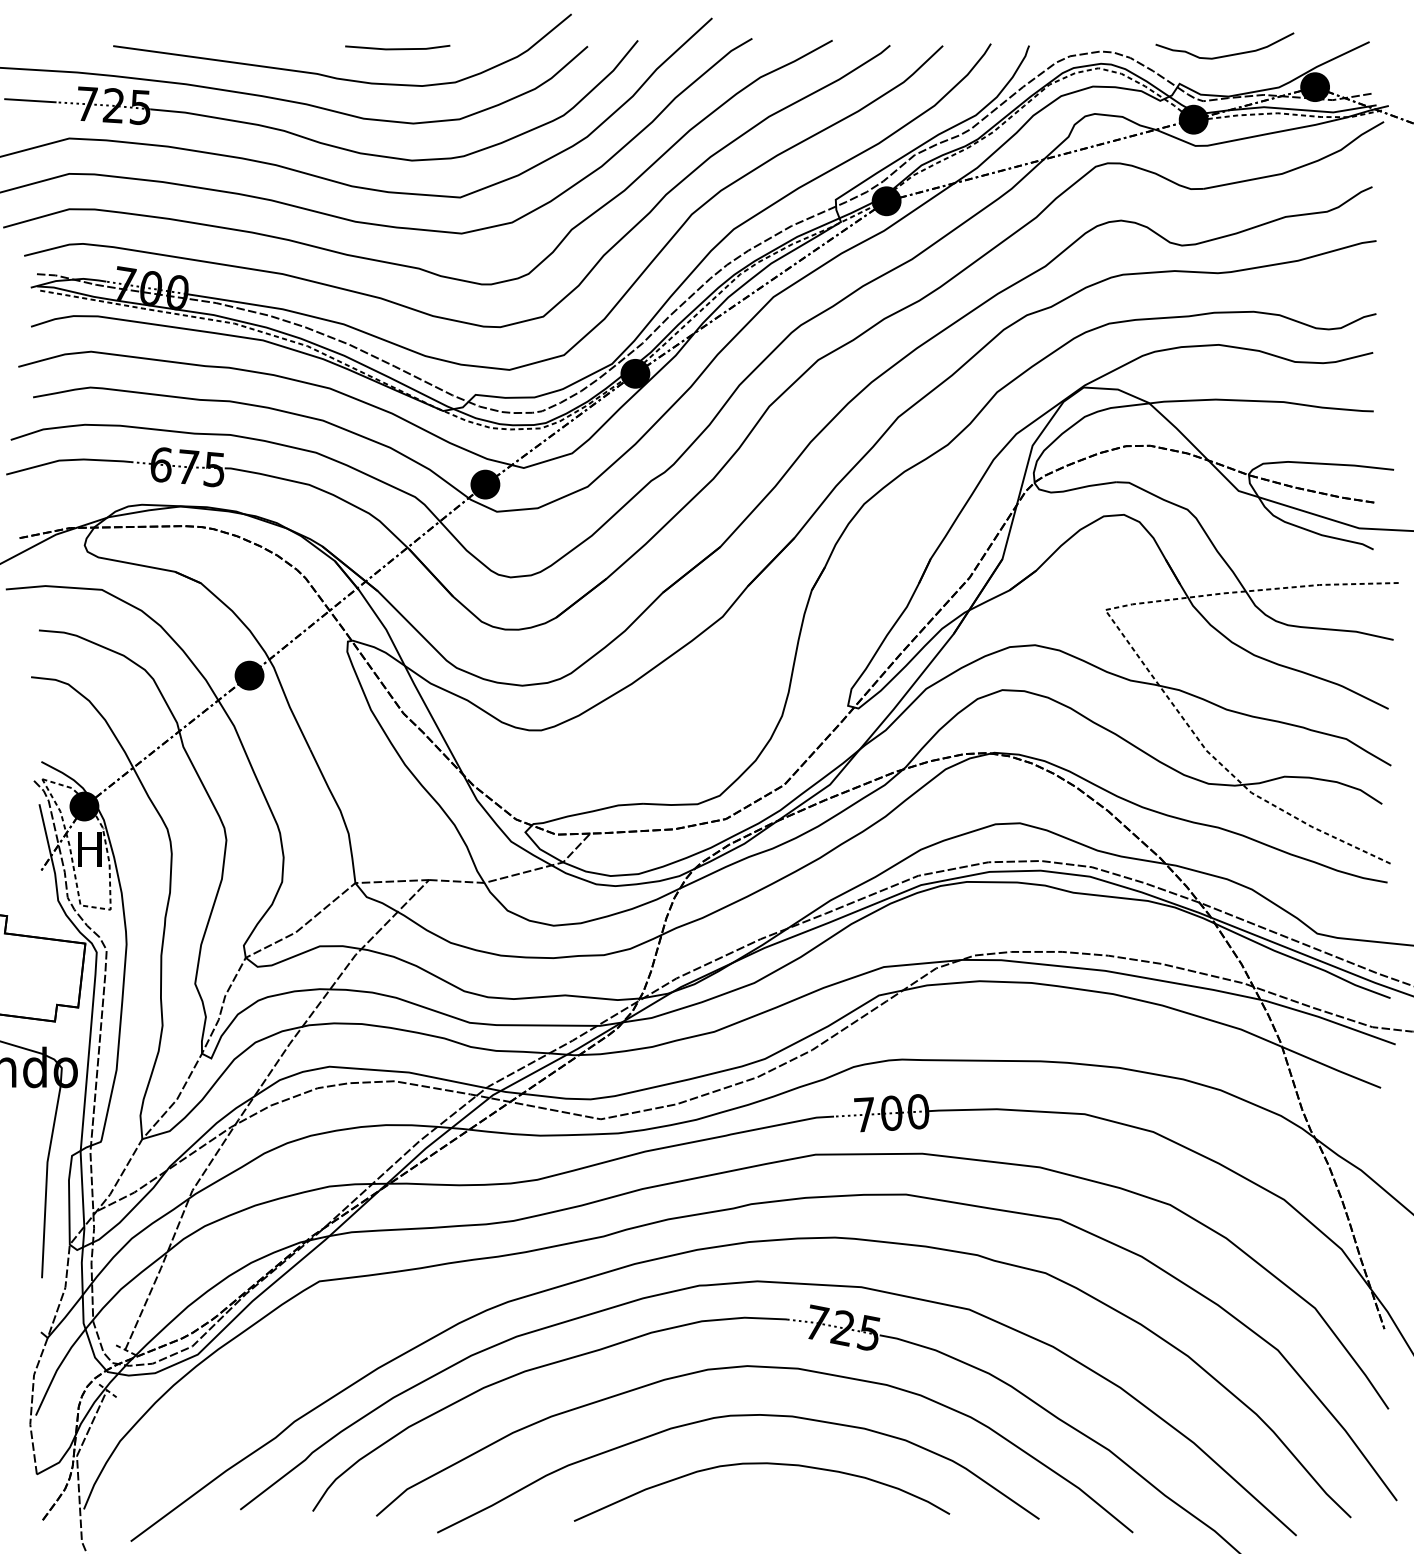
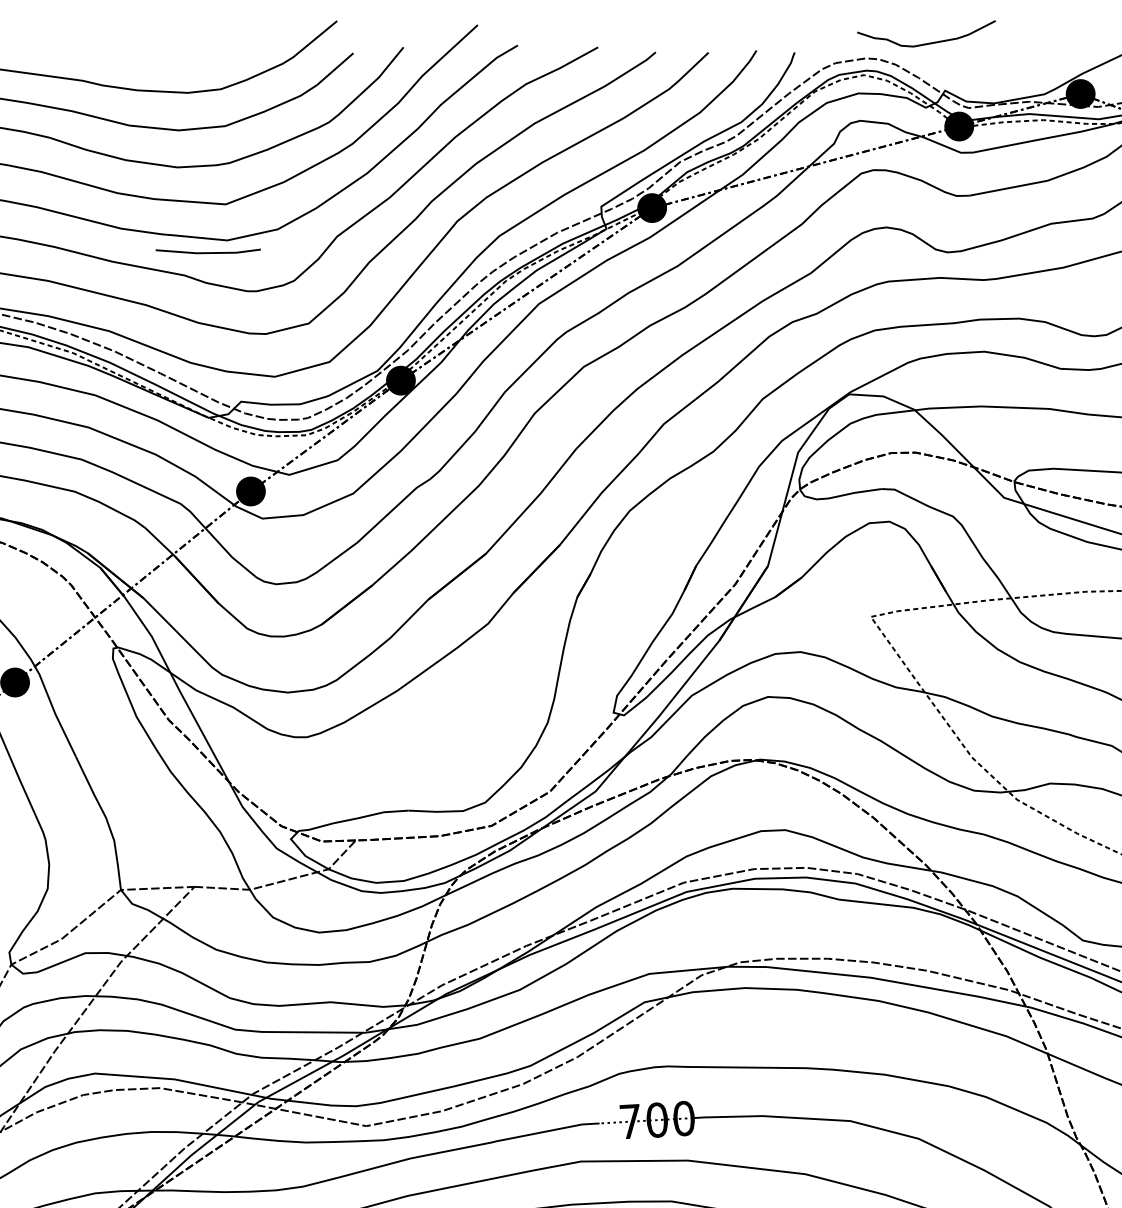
line: (397, 48) -> (208, 252), moved
curve: (1228, 54) -> (930, 42), moved

